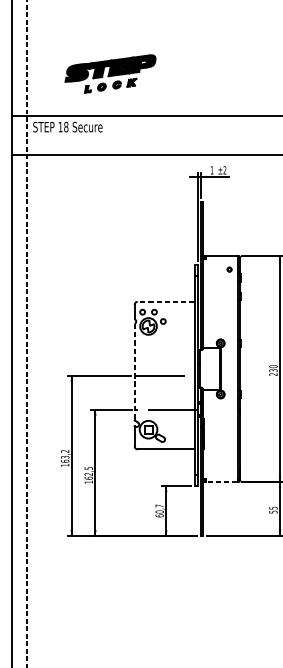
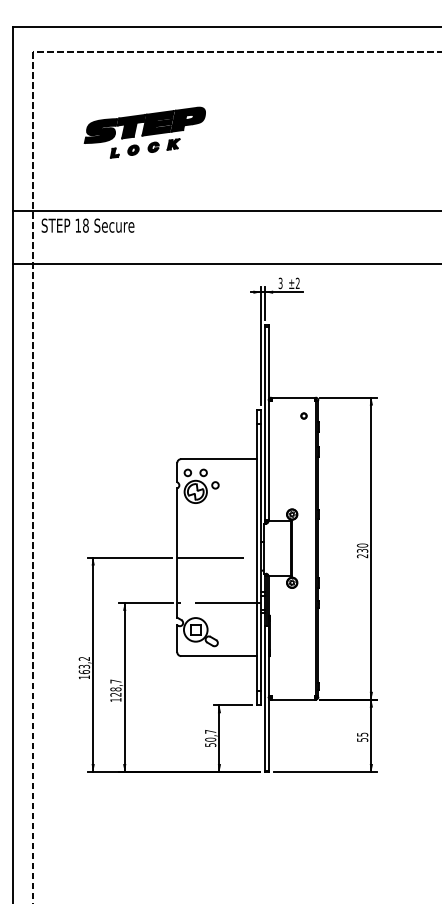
part: (110, 73) -> (144, 132), moved
text: (211, 170) -> (280, 283), 1 -> 3
line: (165, 302) -> (218, 459), dashed -> solid
line: (134, 372) -> (177, 553), dashed -> solid
text: (88, 472) -> (115, 687), 162,5 -> 128,7
line: (221, 481) -> (293, 699), dashed -> solid
text: (159, 515) -> (210, 744), 60,7 -> 50,7

